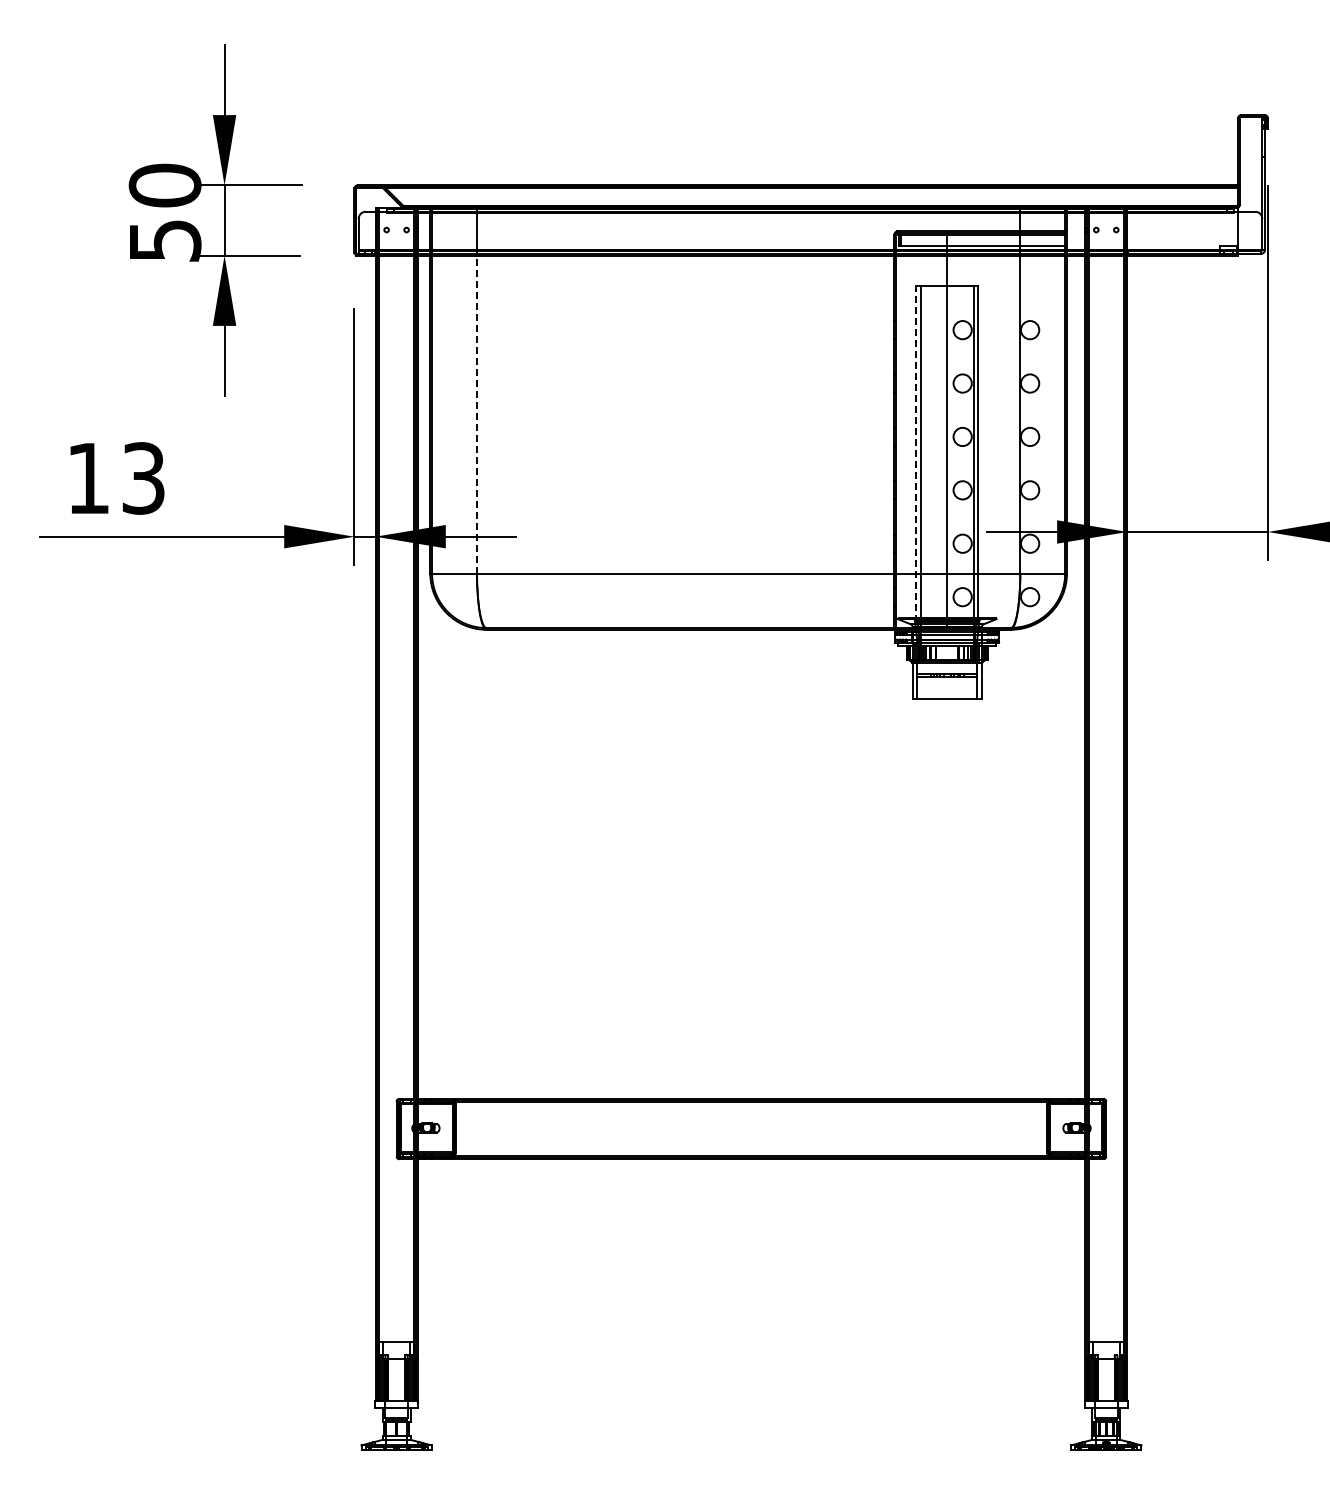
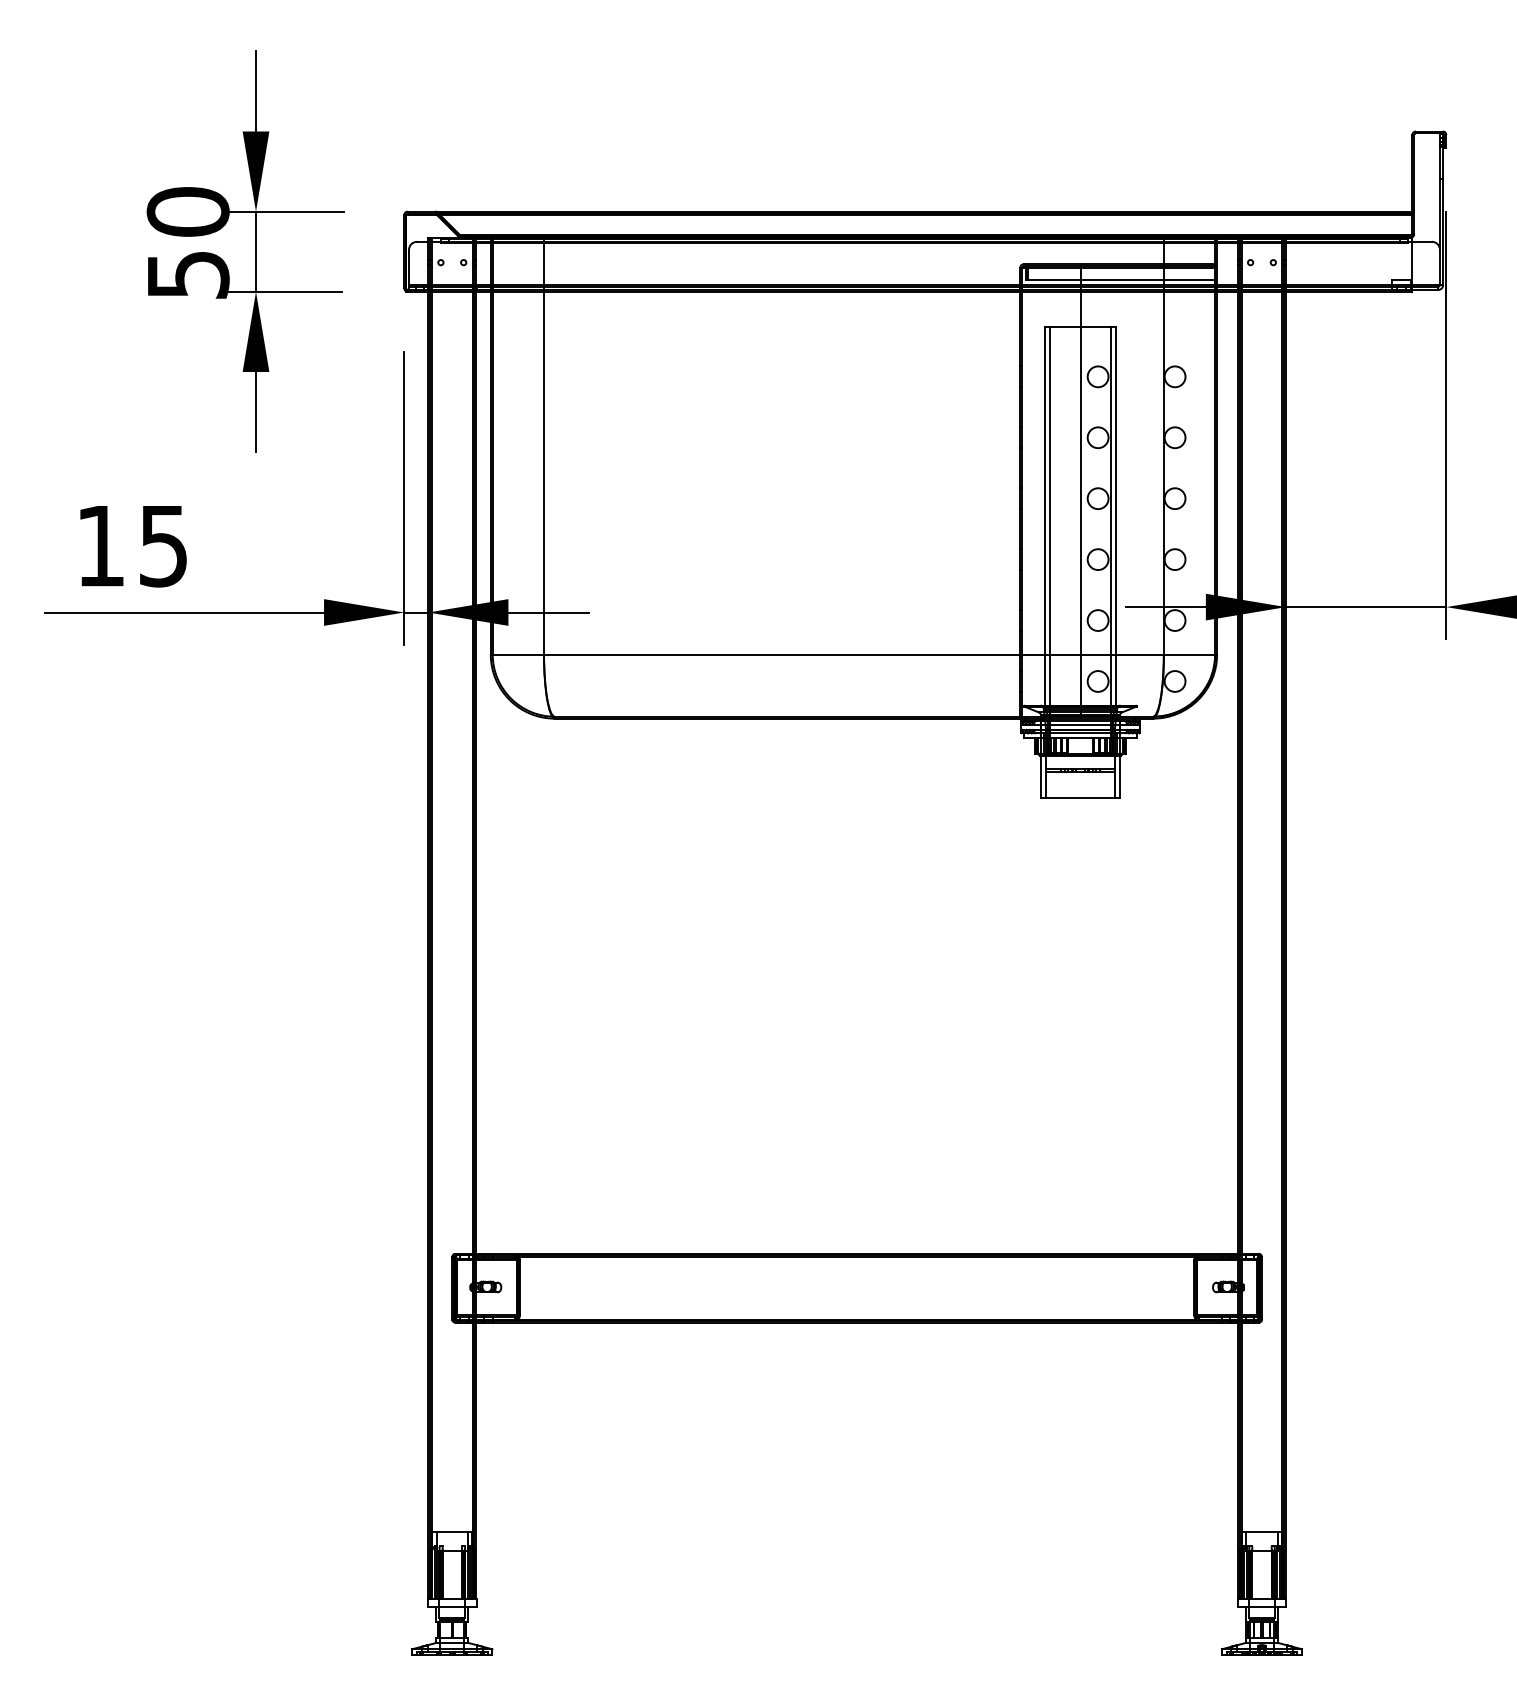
line: (477, 414) -> (544, 473), dashed -> solid
line: (915, 454) -> (1044, 518), dashed -> solid
text: (143, 478) -> (163, 546), 13 -> 15

